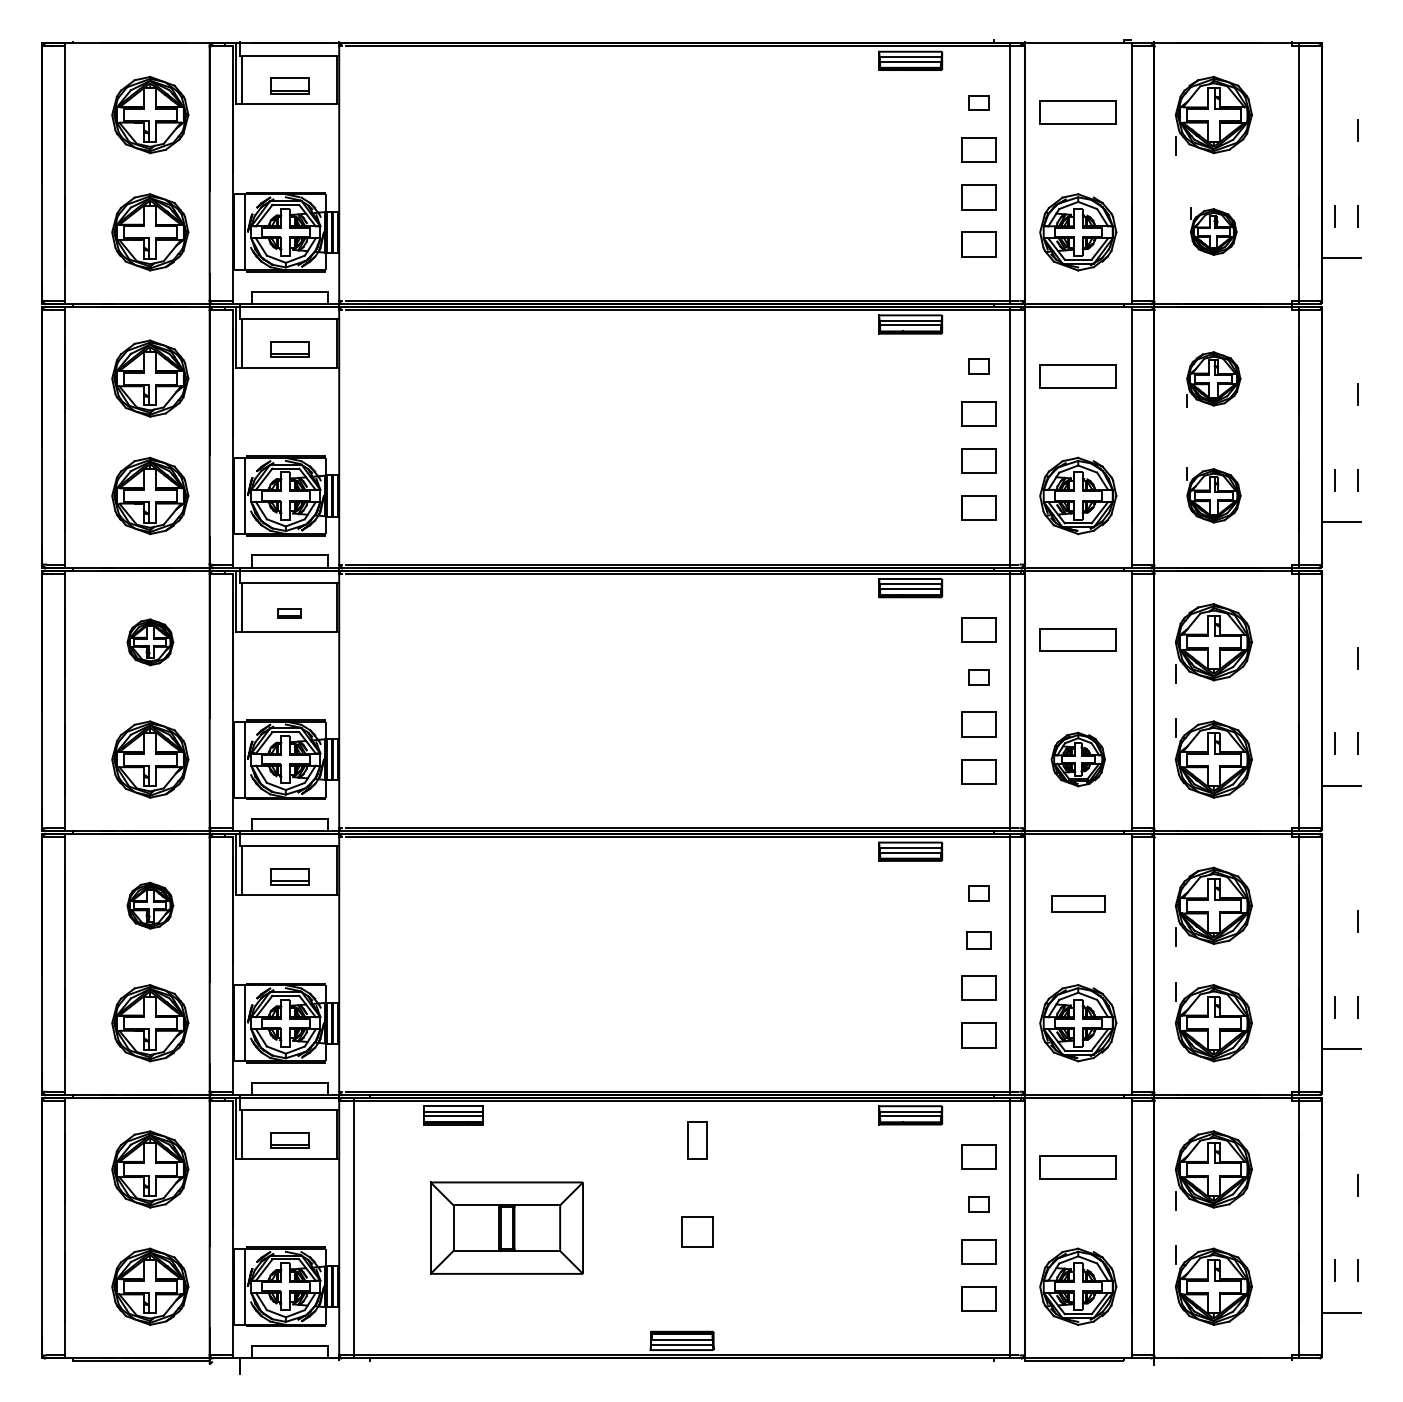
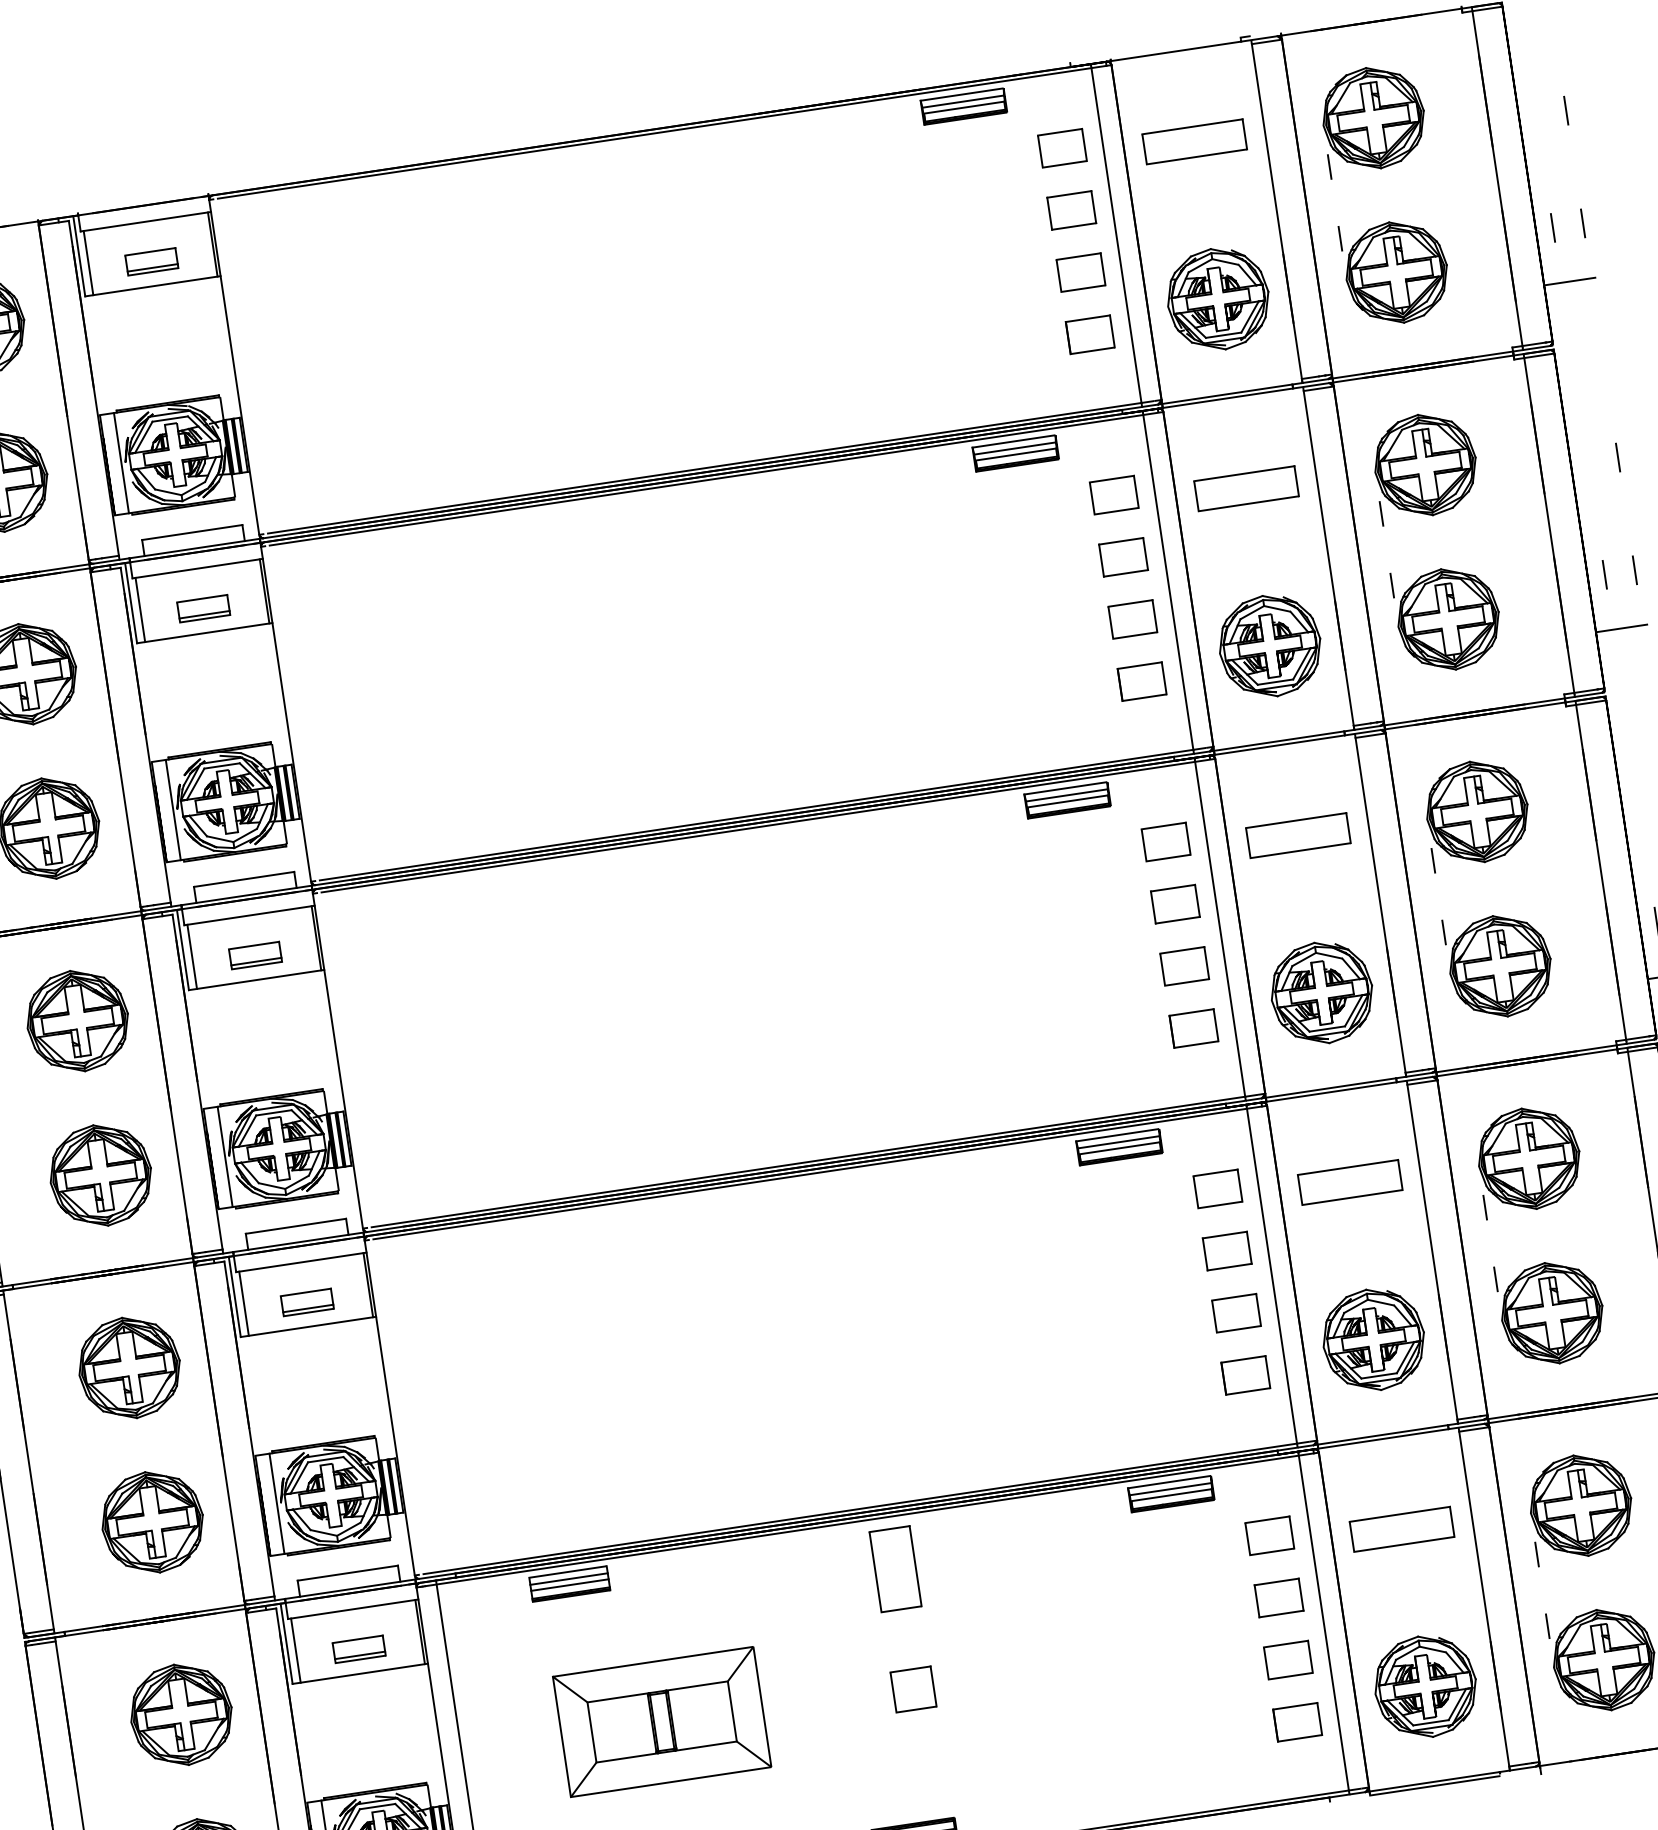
part: (978, 102) -> (1061, 147), size x1.67
part: (1213, 231) -> (1396, 271), size x1.67
part: (978, 366) -> (1113, 495), size x1.67
part: (1213, 379) -> (1425, 466), size x1.43
part: (1213, 495) -> (1447, 618), size x1.43
part: (289, 613) -> (255, 955), size x1.67
part: (150, 642) -> (78, 1021), size x1.67
part: (978, 677) -> (1174, 904), size x1.67
part: (1078, 759) -> (1322, 992), size x1.43
part: (978, 893) -> (1217, 1188), size x1.67
part: (1077, 903) -> (1349, 1182), size x1.43
part: (150, 905) -> (129, 1367), size x1.67
part: (978, 940) -> (1226, 1250), size x1.43
part: (697, 1140) -> (895, 1569), size x1.67
part: (978, 1204) -> (1278, 1598), size x1.67

